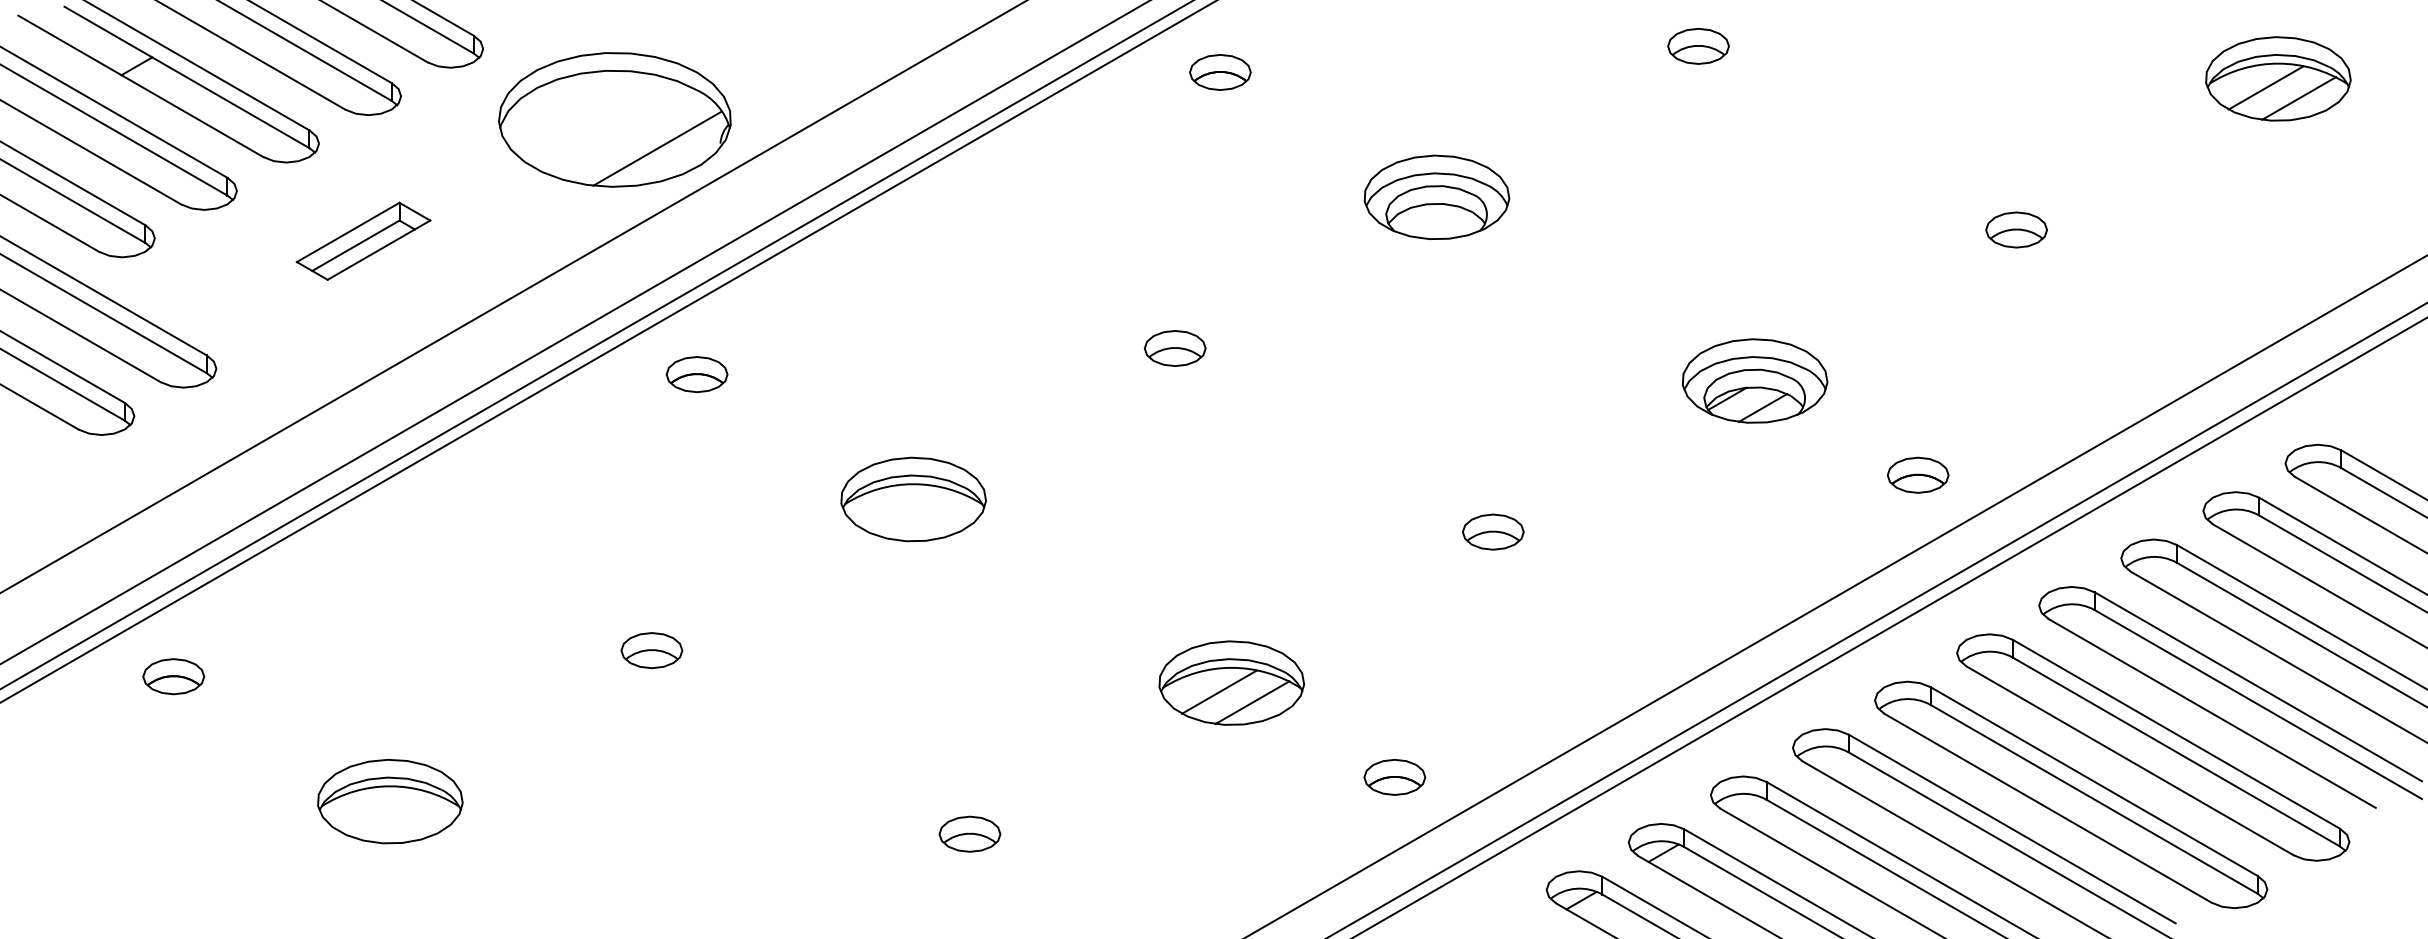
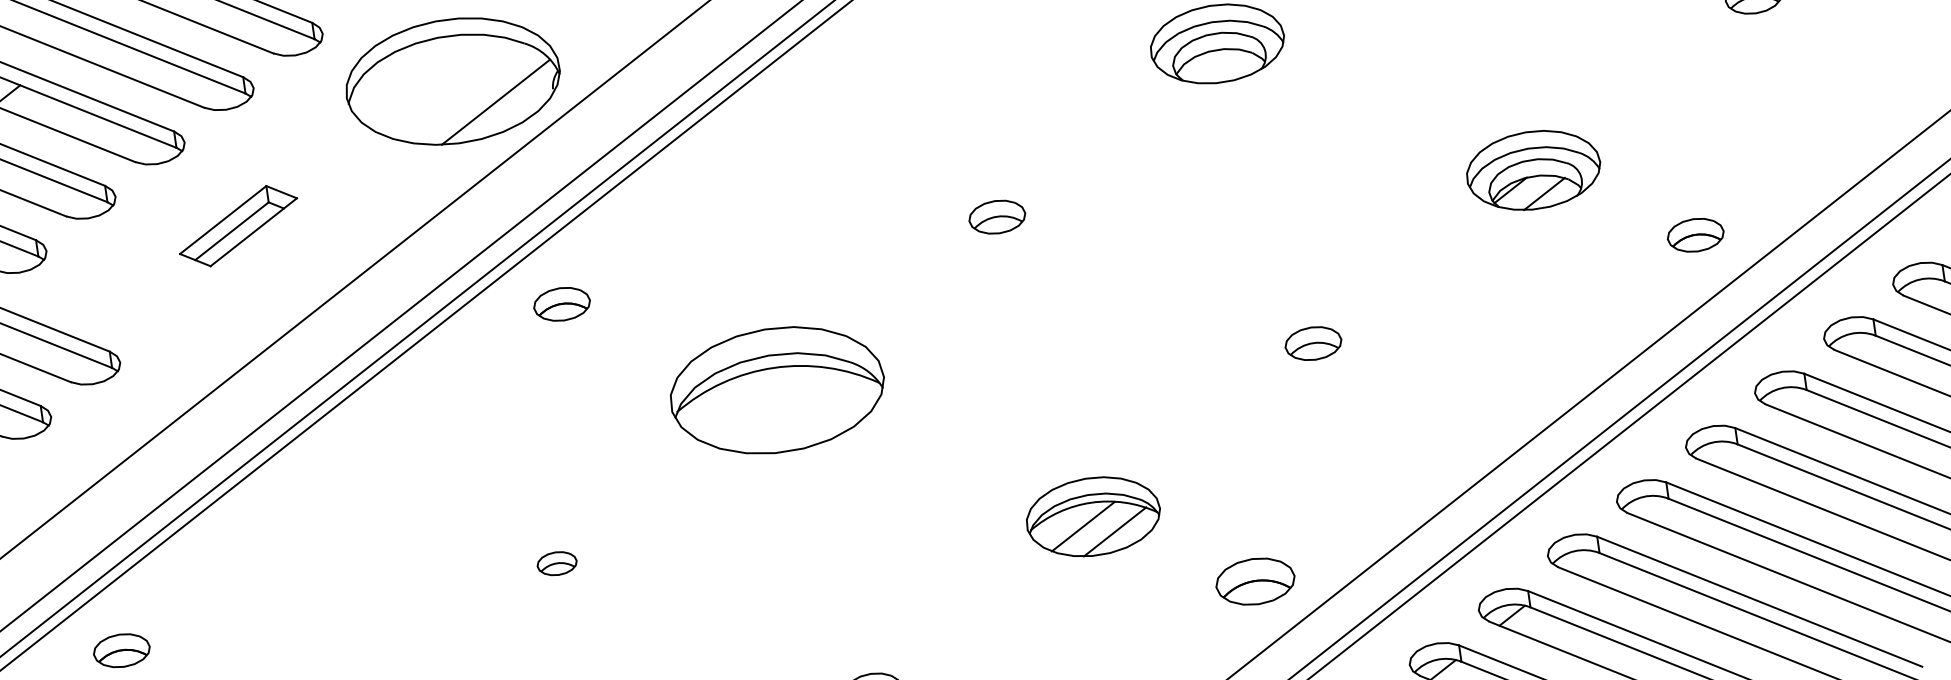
part: (913, 499) -> (777, 390), size x1.6
part: (651, 650) -> (556, 563), size x0.7
part: (1394, 777) -> (1255, 581), size x1.4

